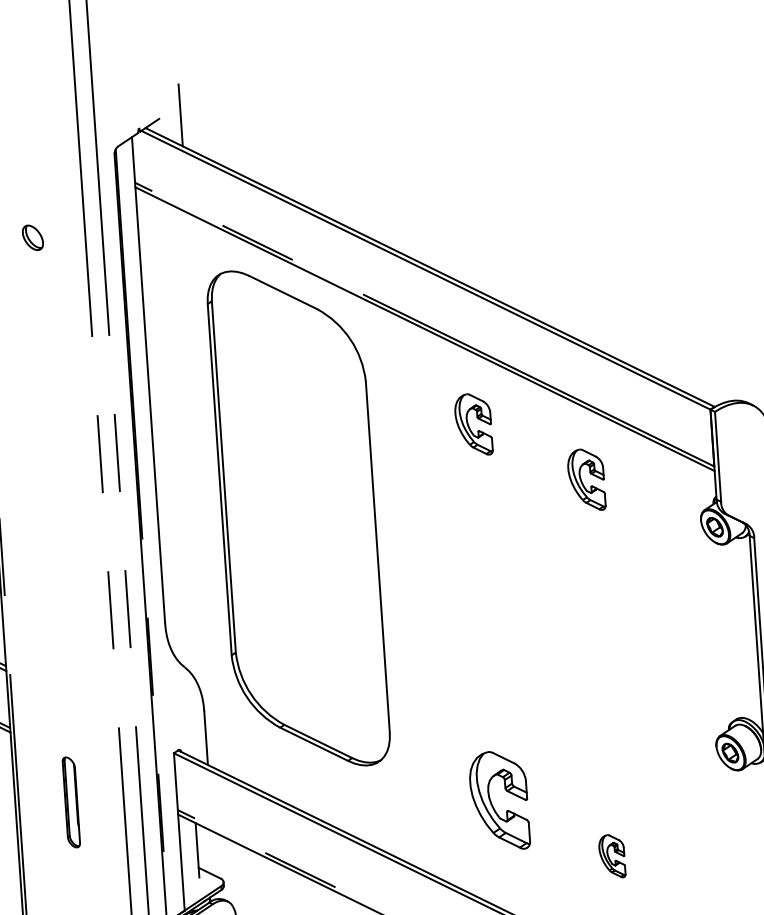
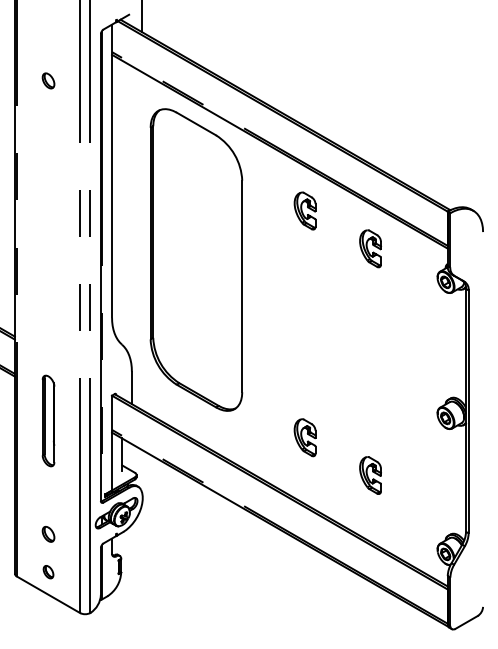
part: (498, 800) -> (304, 437), size x0.62
part: (71, 801) -> (48, 420), size x1.67
part: (612, 856) -> (370, 475), size x1.43

